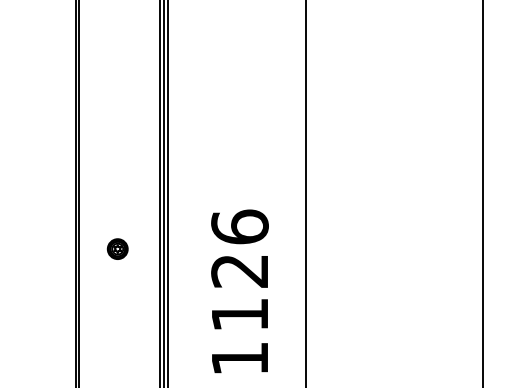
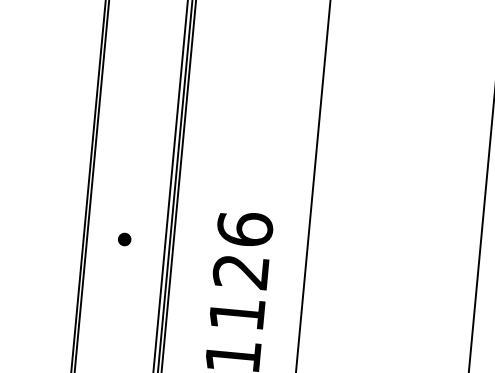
part: (117, 248) -> (124, 238), size x0.6

